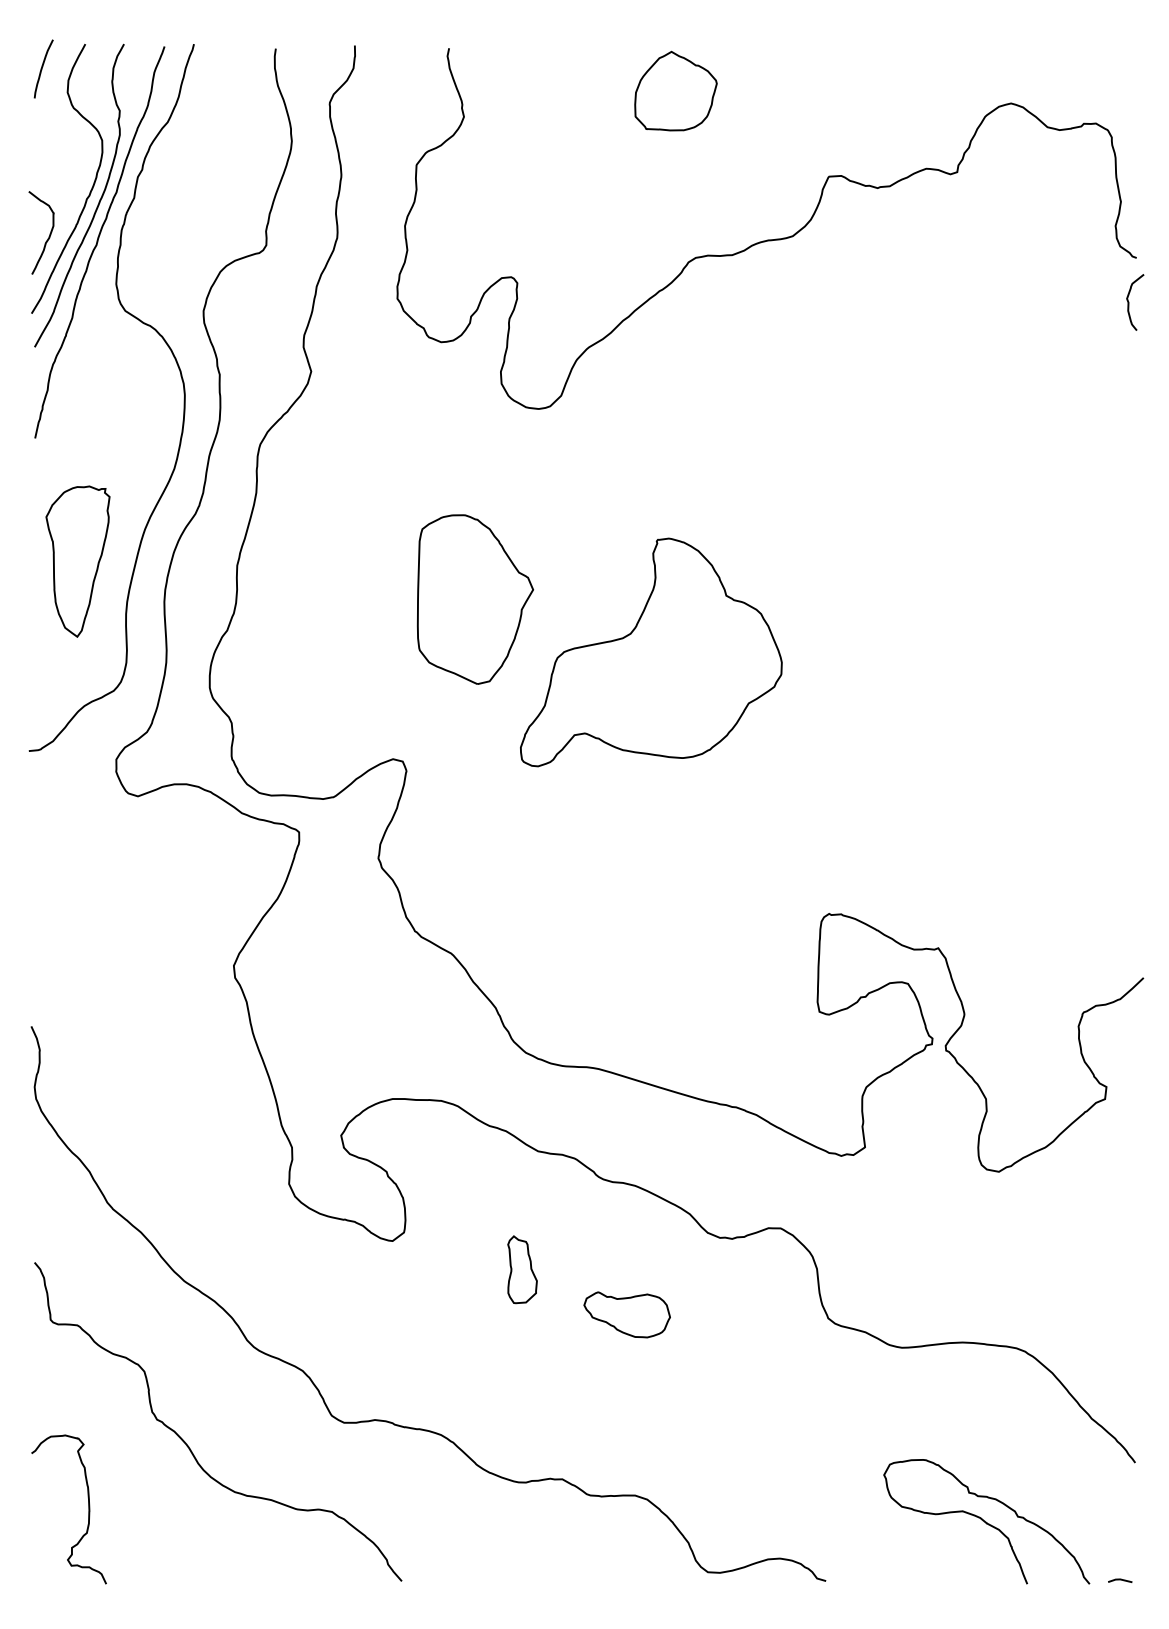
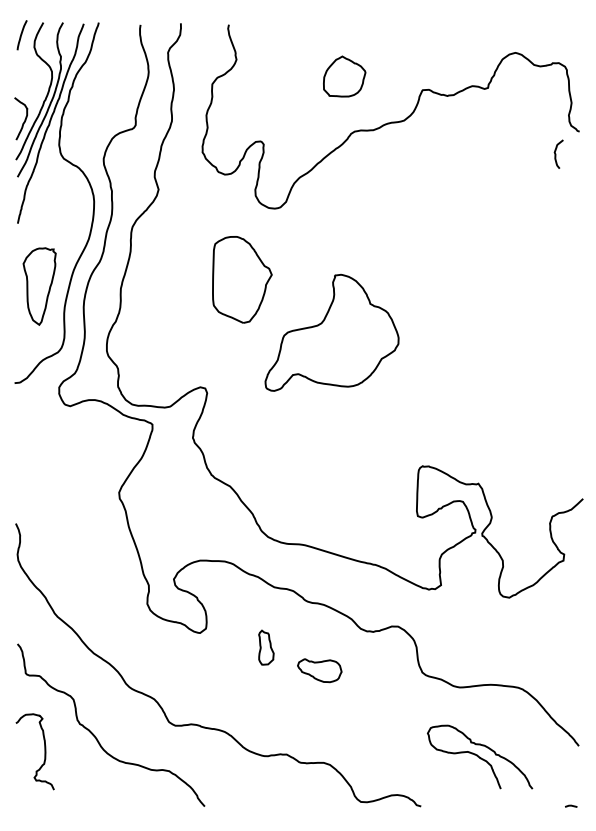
part: (675, 91) -> (344, 76), moved
curve: (1130, 300) -> (556, 153), moved
part: (475, 598) -> (242, 279), moved
curve: (87, 1508) -> (44, 751), moved
curve: (985, 1520) -> (479, 756), moved

